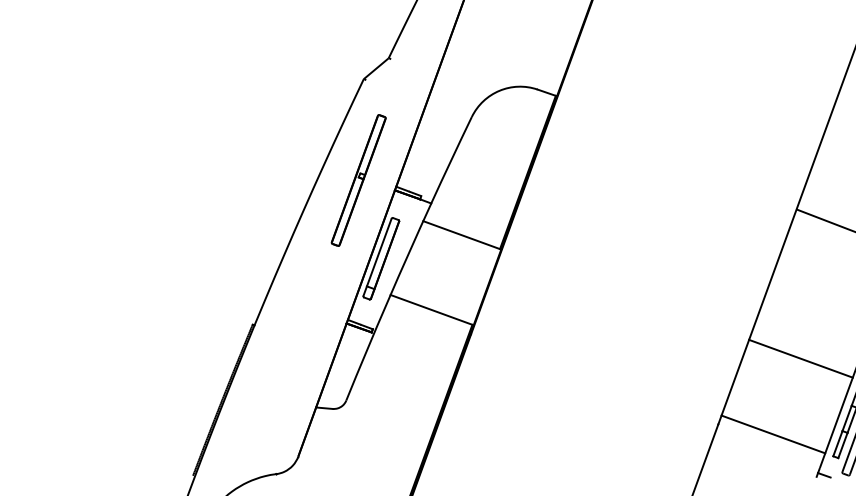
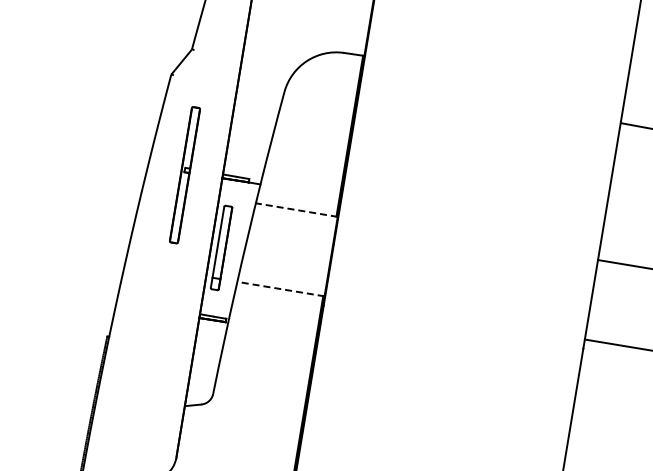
line: (461, 235) -> (296, 210), solid -> dashed
line: (431, 309) -> (280, 288), solid -> dashed

